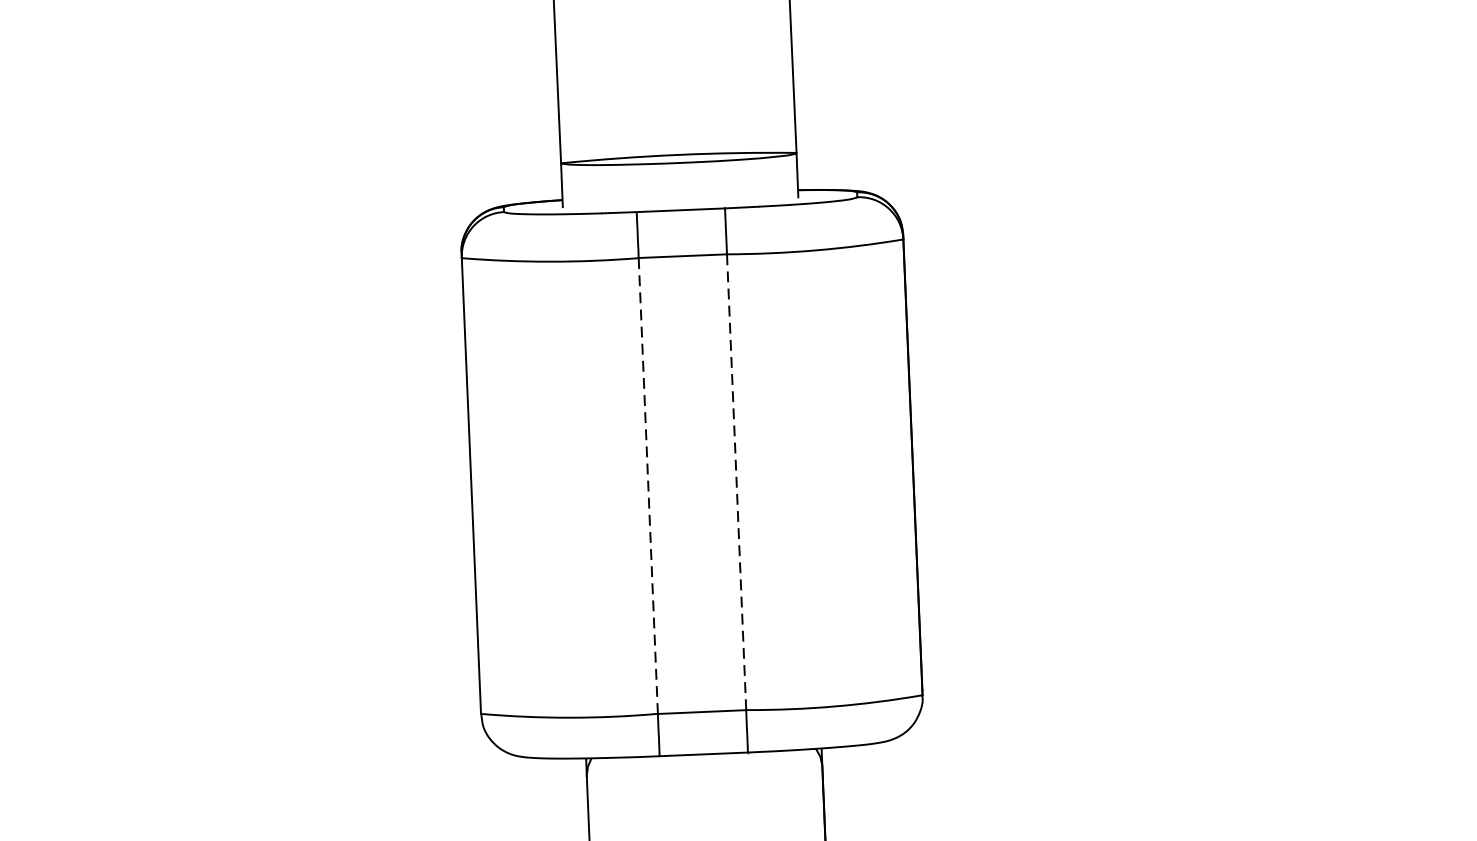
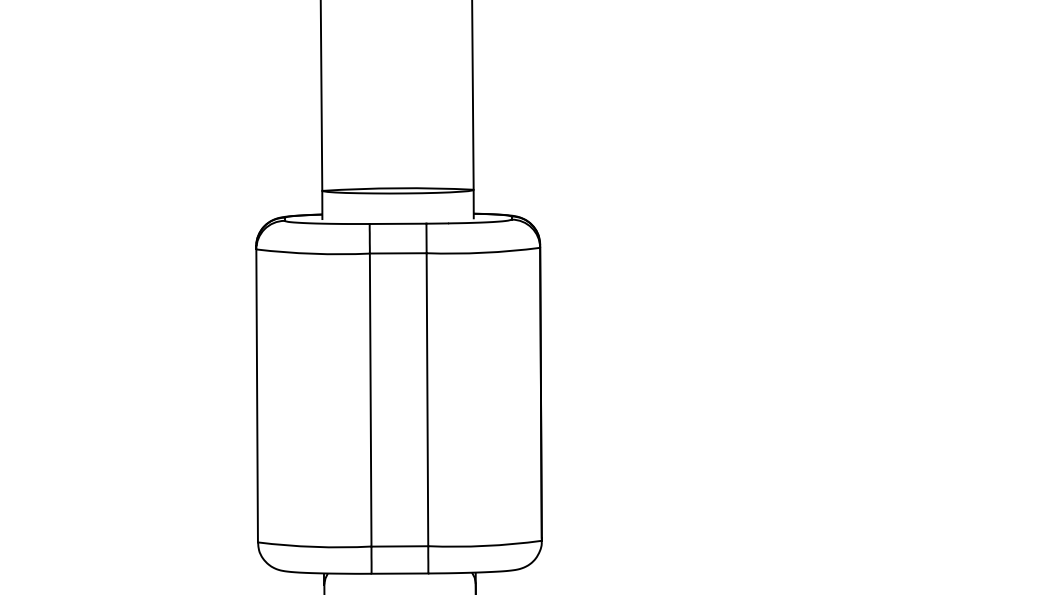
line: (736, 481) -> (427, 399), dashed -> solid
line: (648, 486) -> (370, 400), dashed -> solid

